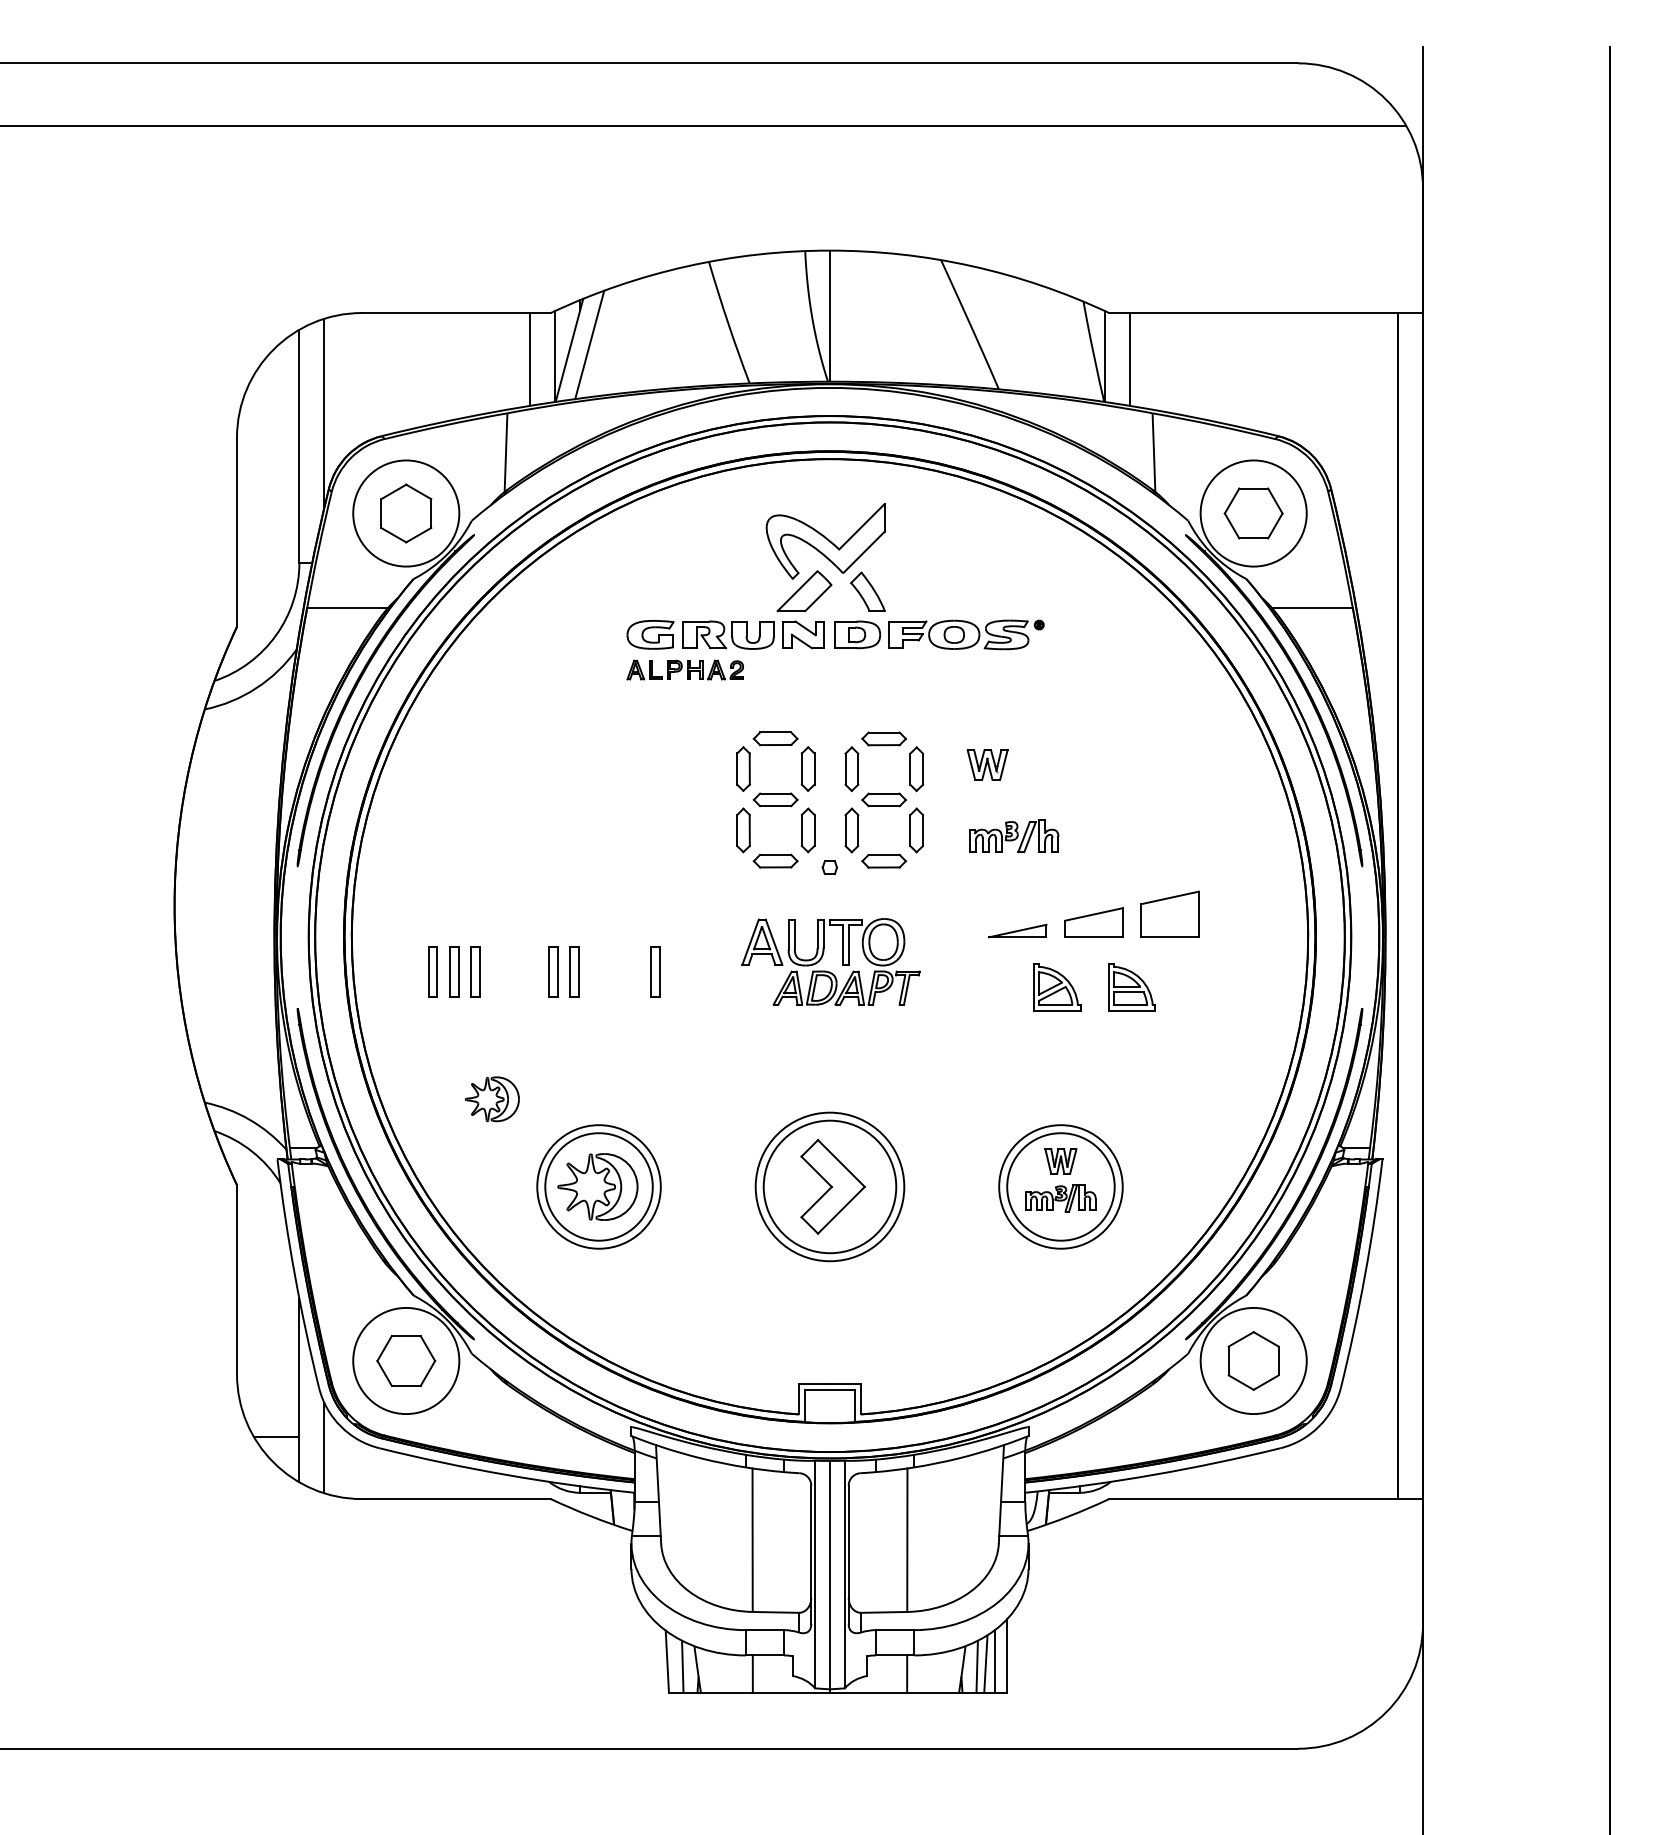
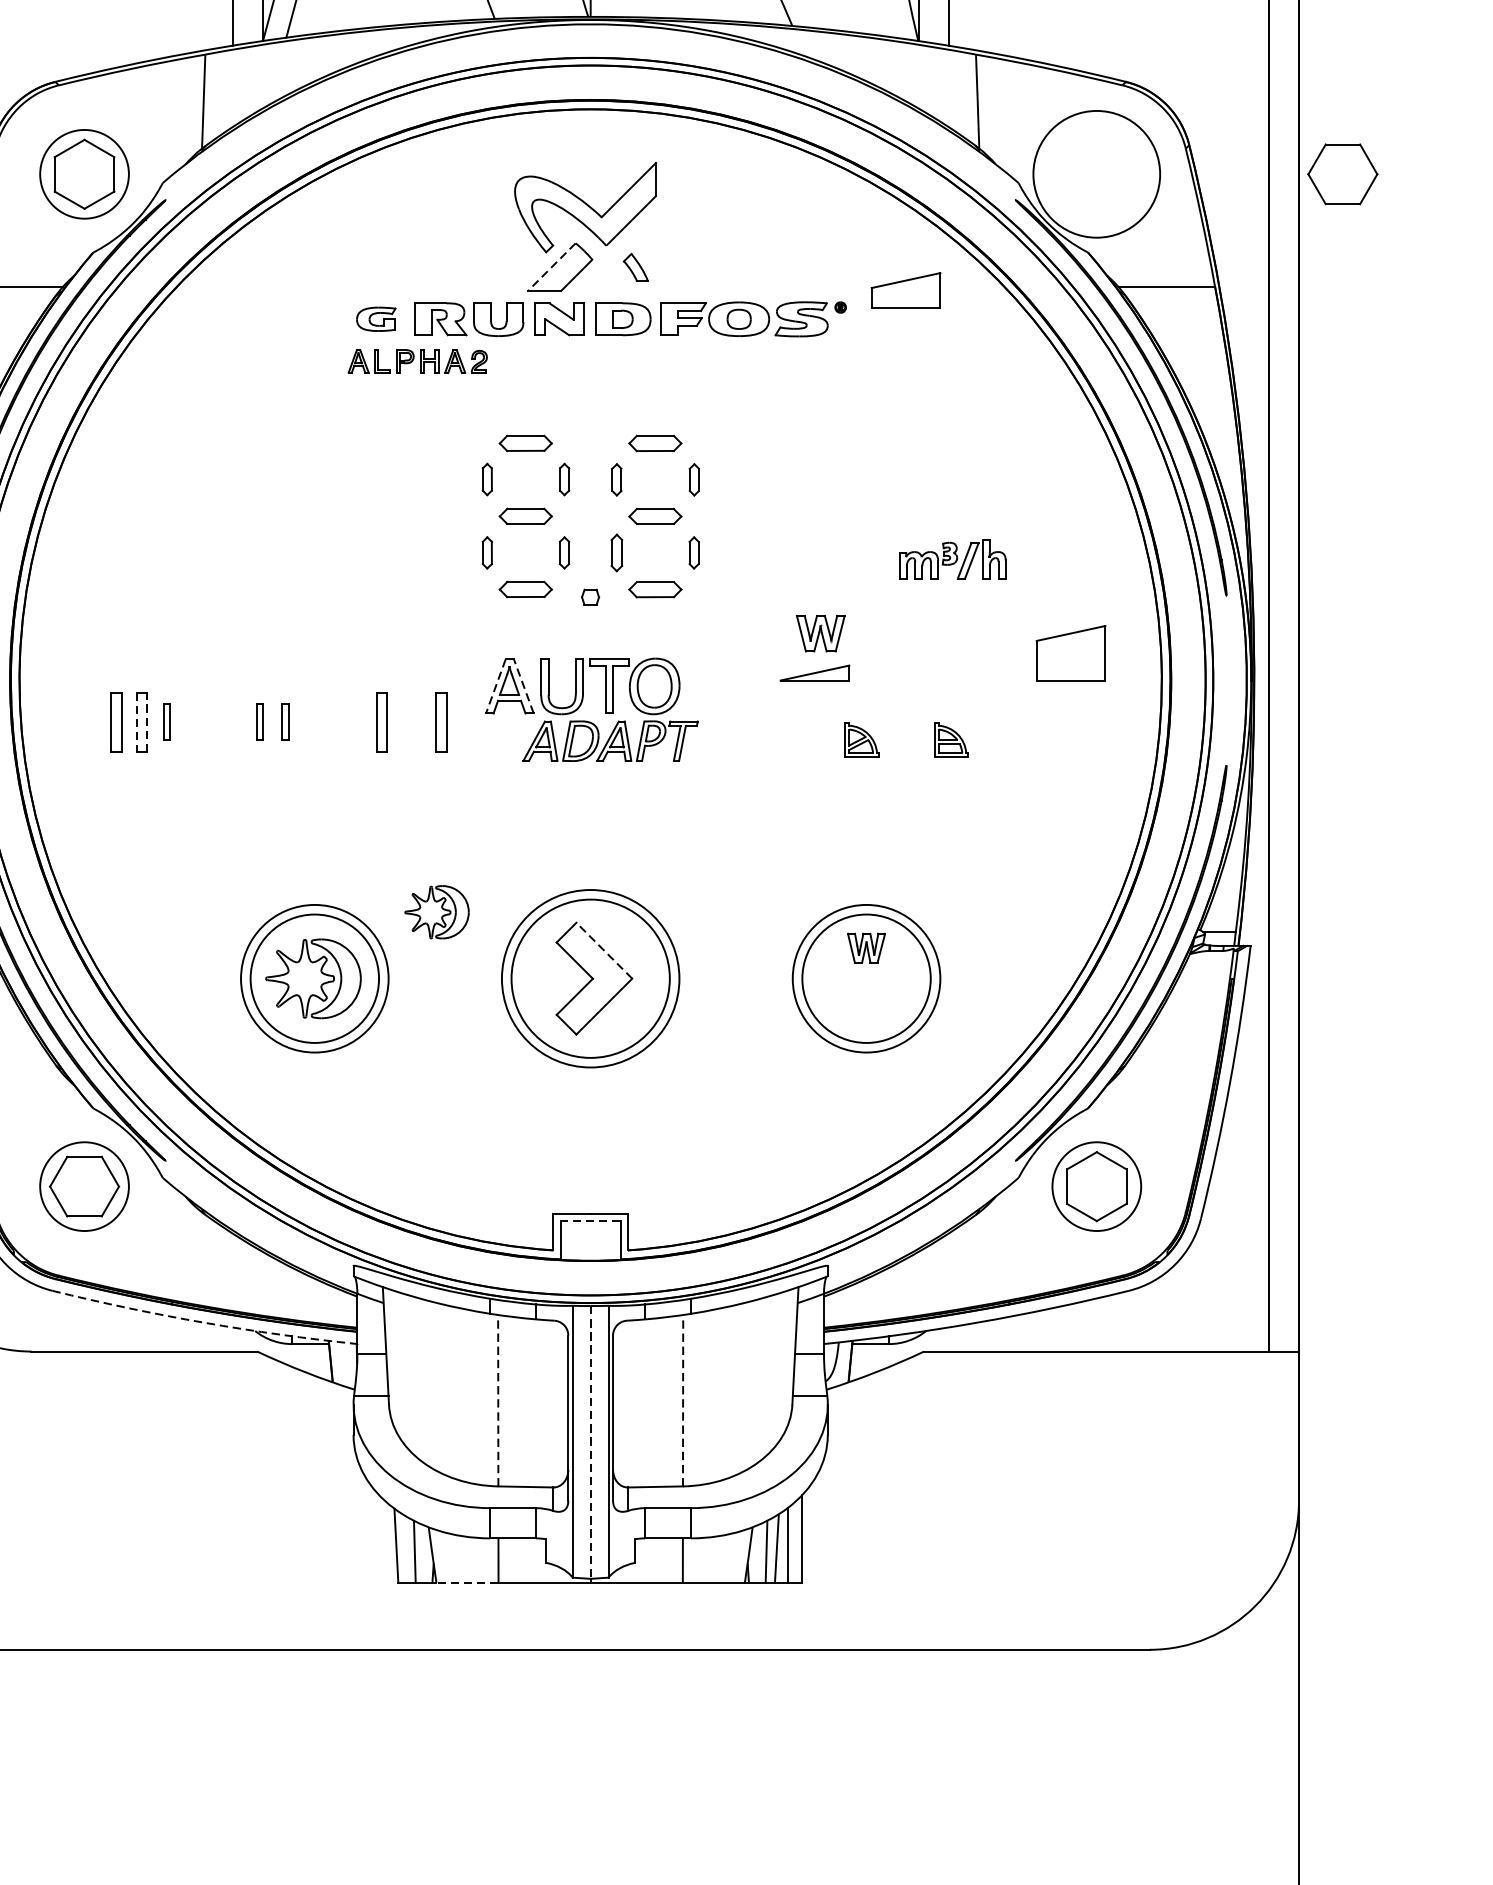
circle: (406, 513) -> (84, 174), size x0.7
part: (1253, 513) -> (1342, 174), moved
line: (797, 591) -> (551, 267), solid -> dashed
part: (867, 591) -> (635, 267), size x0.6
part: (650, 634) -> (376, 318), size x0.7
part: (987, 764) -> (820, 632), moved
part: (743, 768) -> (487, 478), size x0.6
part: (807, 768) -> (563, 478), size x0.6
part: (851, 769) -> (616, 480), size x0.6
part: (916, 769) -> (694, 480), size x0.6
part: (743, 830) -> (487, 552), size x0.6
part: (807, 830) -> (563, 552), size x0.6
part: (851, 830) -> (616, 552), size x0.7
part: (916, 830) -> (694, 552), size x0.6
part: (1014, 836) -> (953, 560), moved
part: (1169, 913) -> (1070, 652), moved
part: (1093, 922) -> (905, 290), moved
line: (773, 941) -> (523, 685), solid -> dashed
line: (750, 942) -> (495, 686), solid -> dashed
part: (475, 971) -> (167, 721), size x0.6
part: (553, 971) -> (260, 721), size x0.6
part: (574, 971) -> (285, 721), size x0.6
part: (705, 971) -> (441, 721), added
line: (449, 972) -> (136, 722), solid -> dashed
line: (458, 972) -> (146, 722), solid -> dashed
part: (1057, 987) -> (862, 740), size x0.6
part: (1131, 987) -> (950, 740), size x0.6
part: (491, 1099) -> (436, 912), moved
line: (841, 1163) -> (604, 950), solid -> dashed
part: (1060, 1198) -> (866, 992), removed
circle: (406, 1360) -> (84, 1186), size x0.7
circle: (1253, 1360) -> (1096, 1186), size x0.7
line: (830, 1389) -> (591, 1220), solid -> dashed
arc: (506, 1474) -> (204, 1322), solid -> dashed
line: (752, 1540) -> (498, 1401), solid -> dashed
line: (907, 1540) -> (683, 1401), solid -> dashed
line: (830, 1575) -> (591, 1442), solid -> dashed
line: (726, 1692) -> (467, 1582), solid -> dashed

